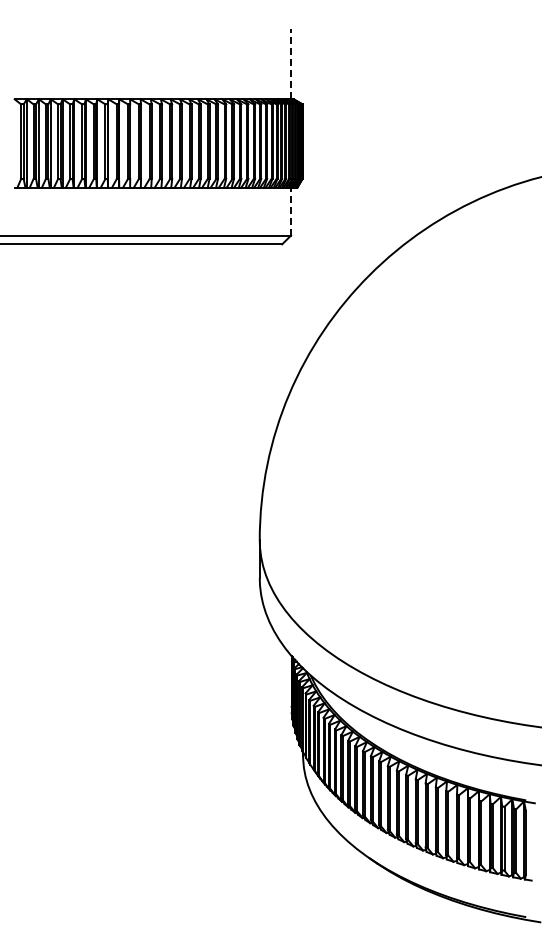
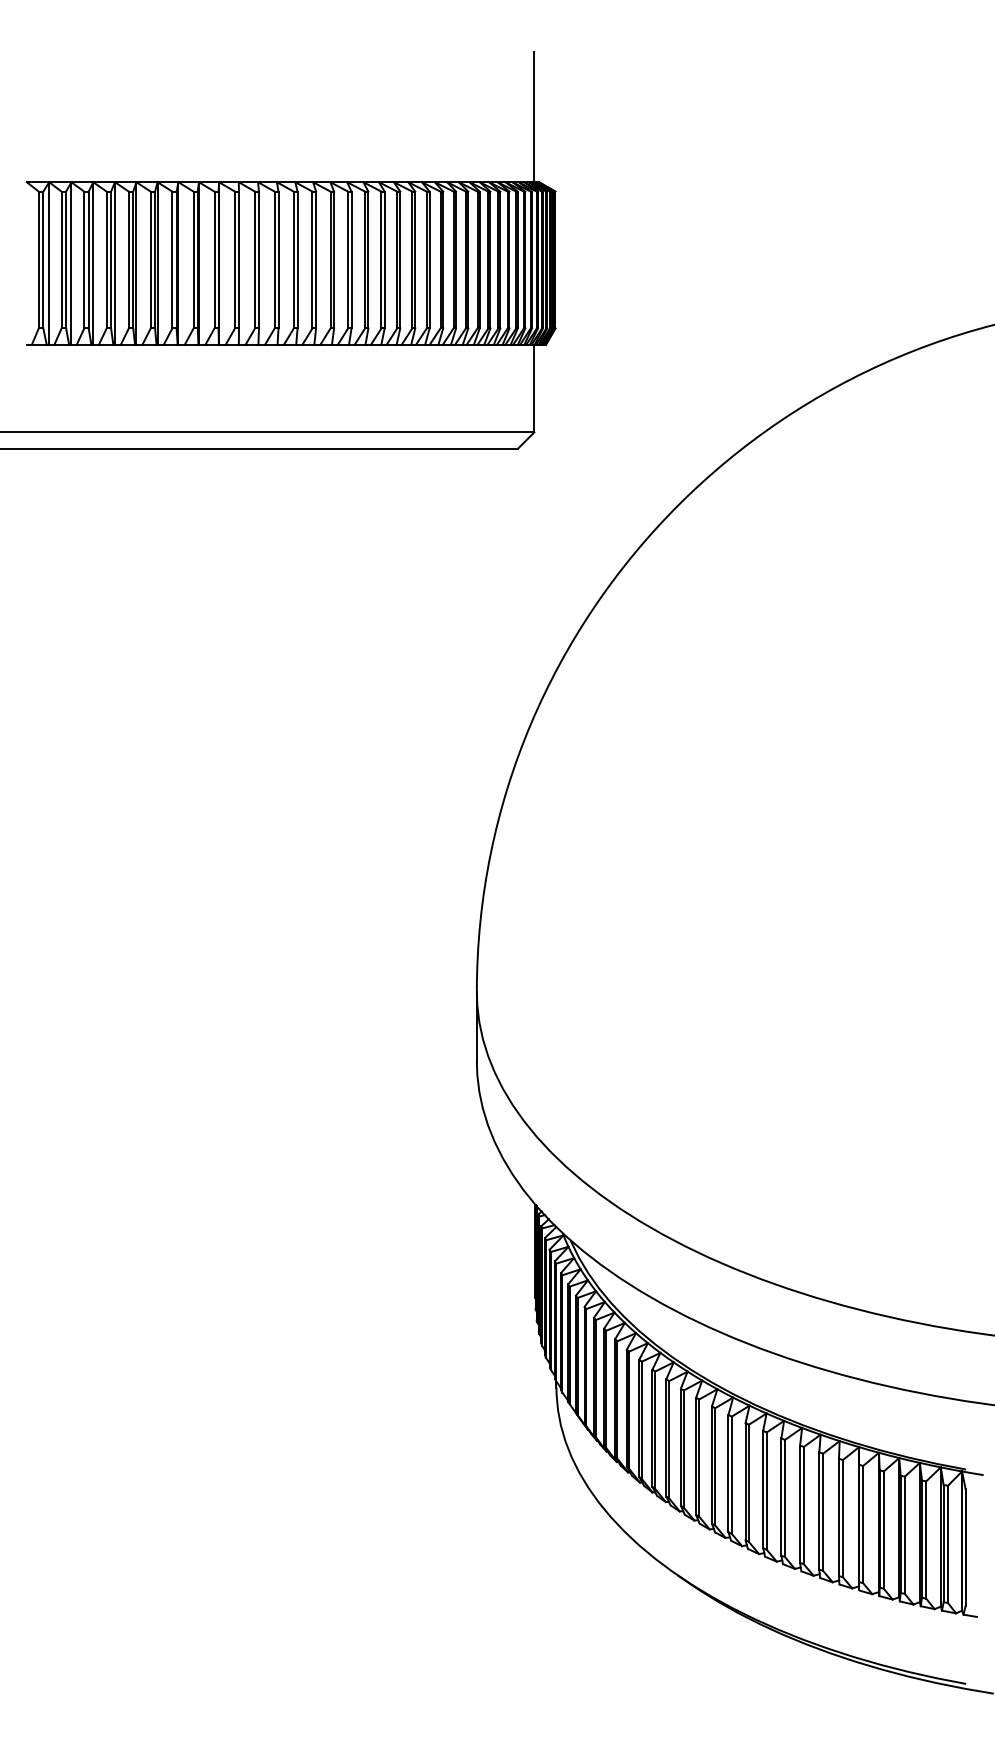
line: (291, 63) -> (535, 116), dashed -> solid
line: (291, 211) -> (535, 388), dashed -> solid

